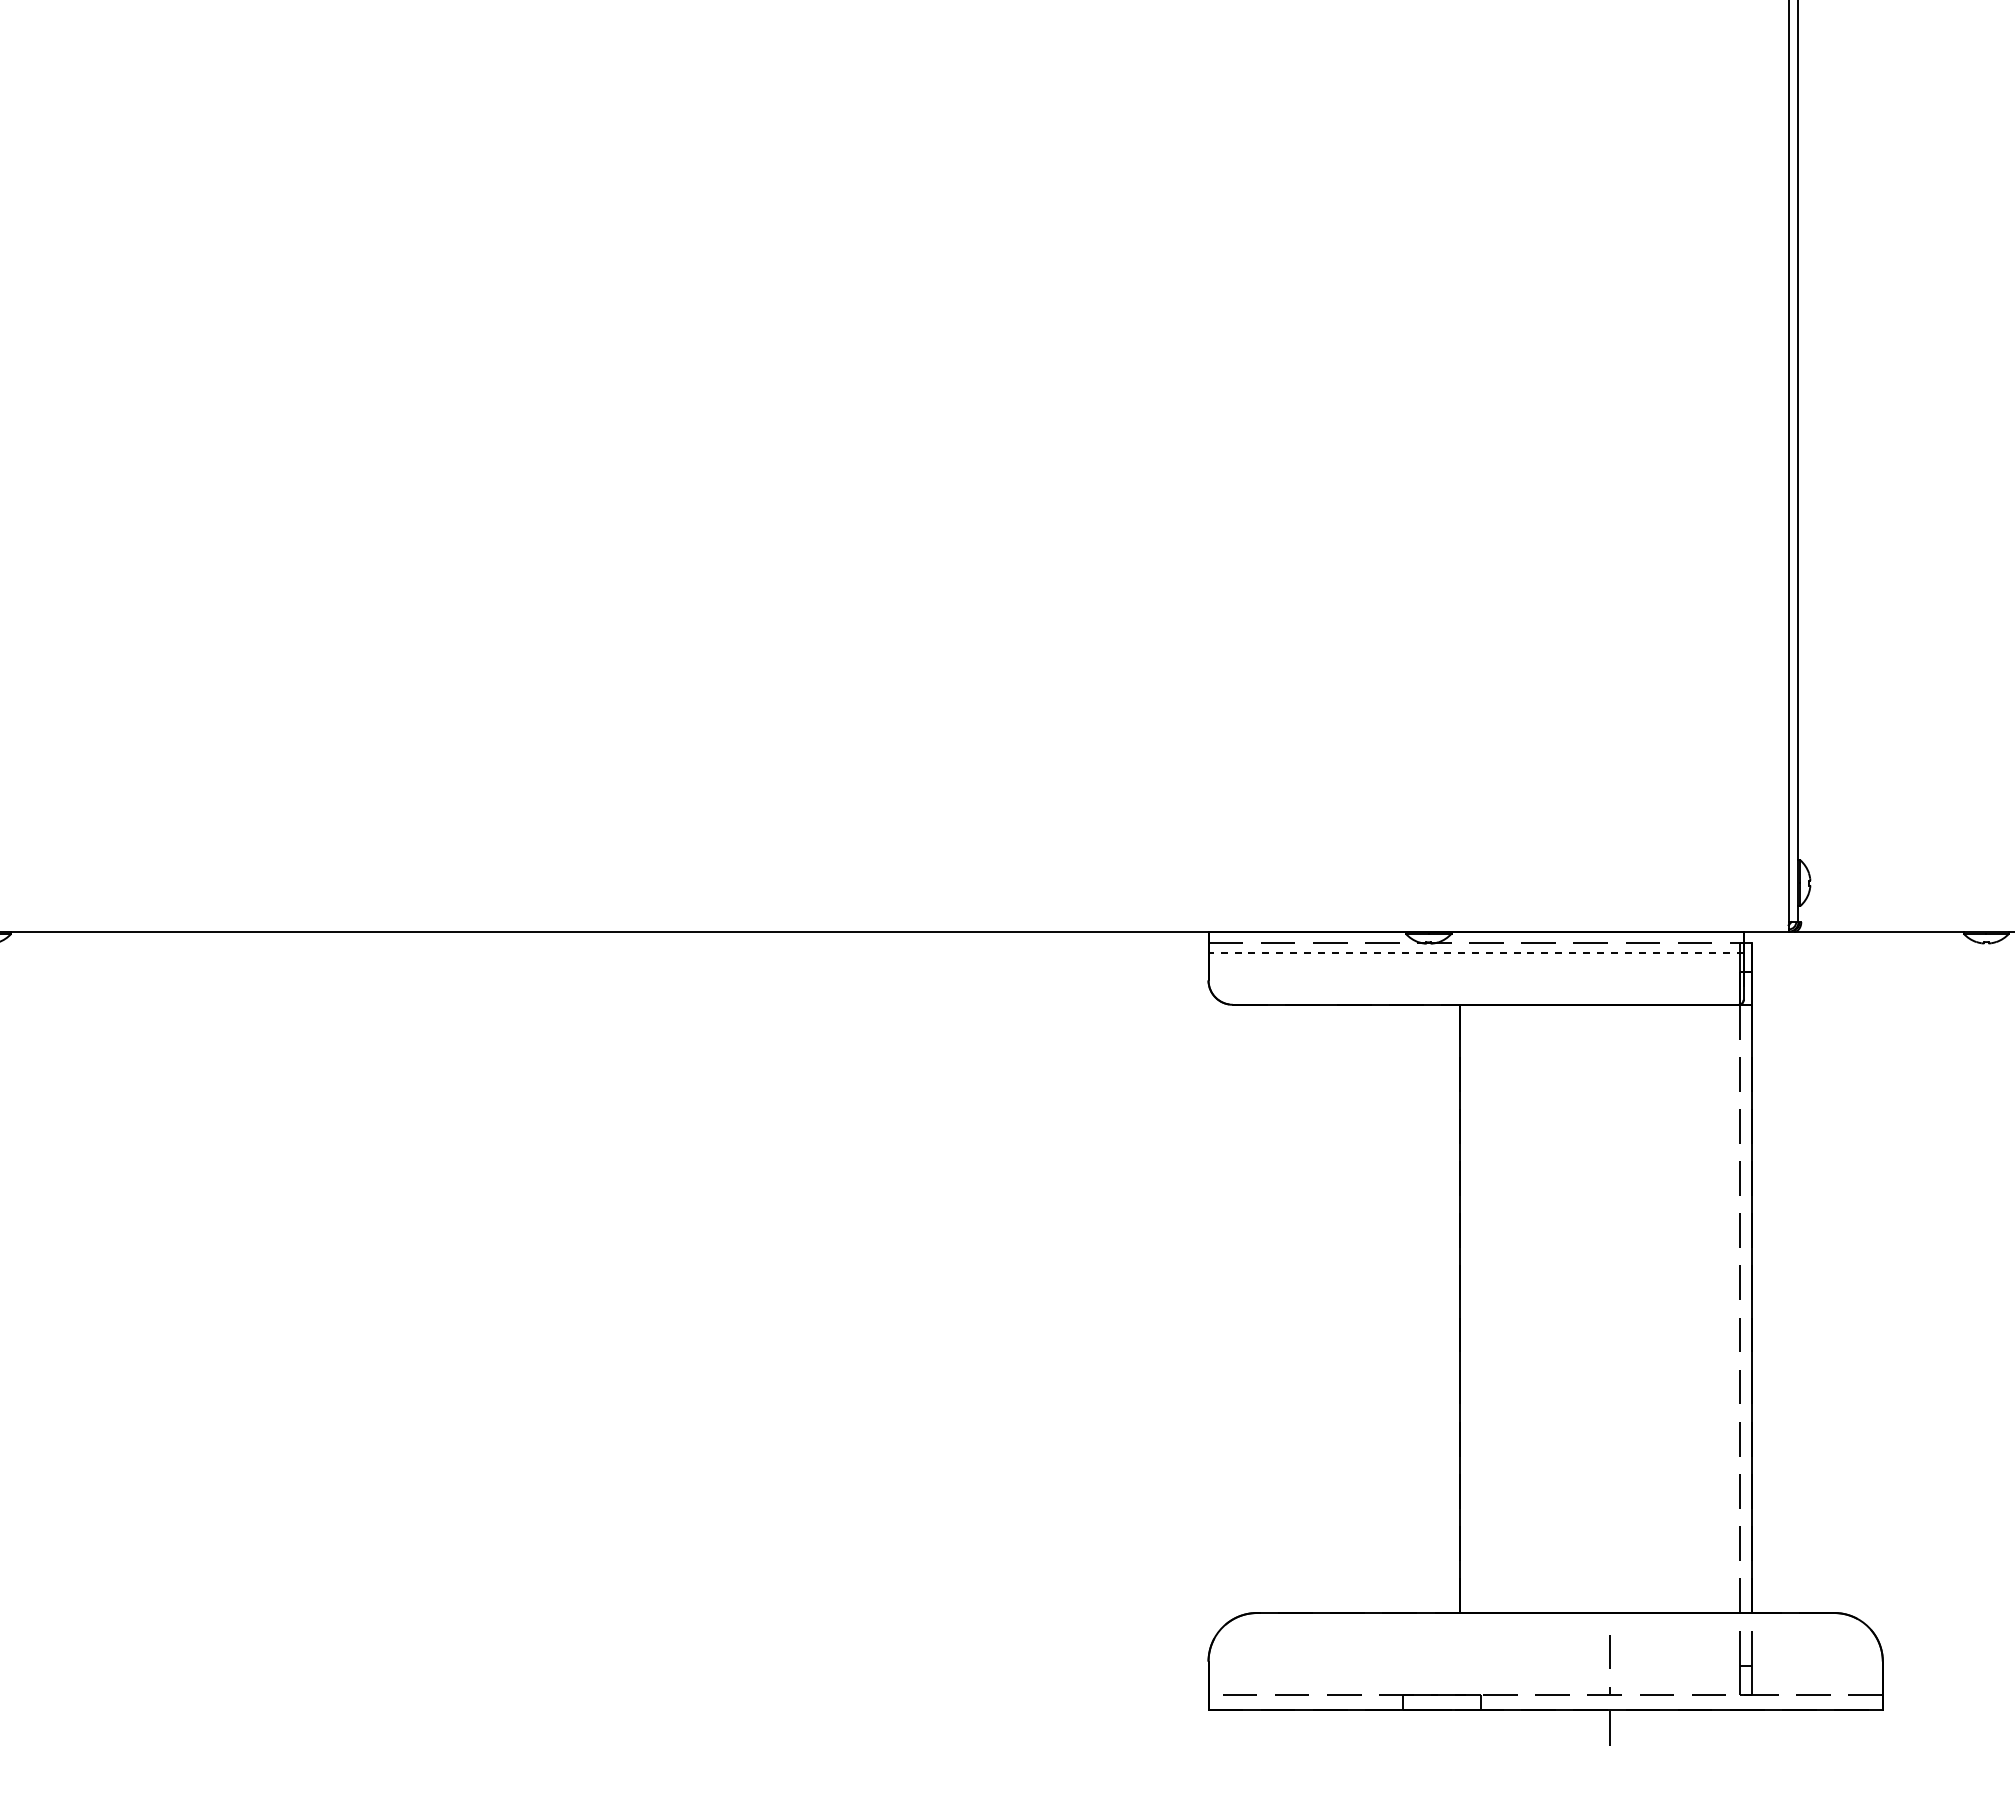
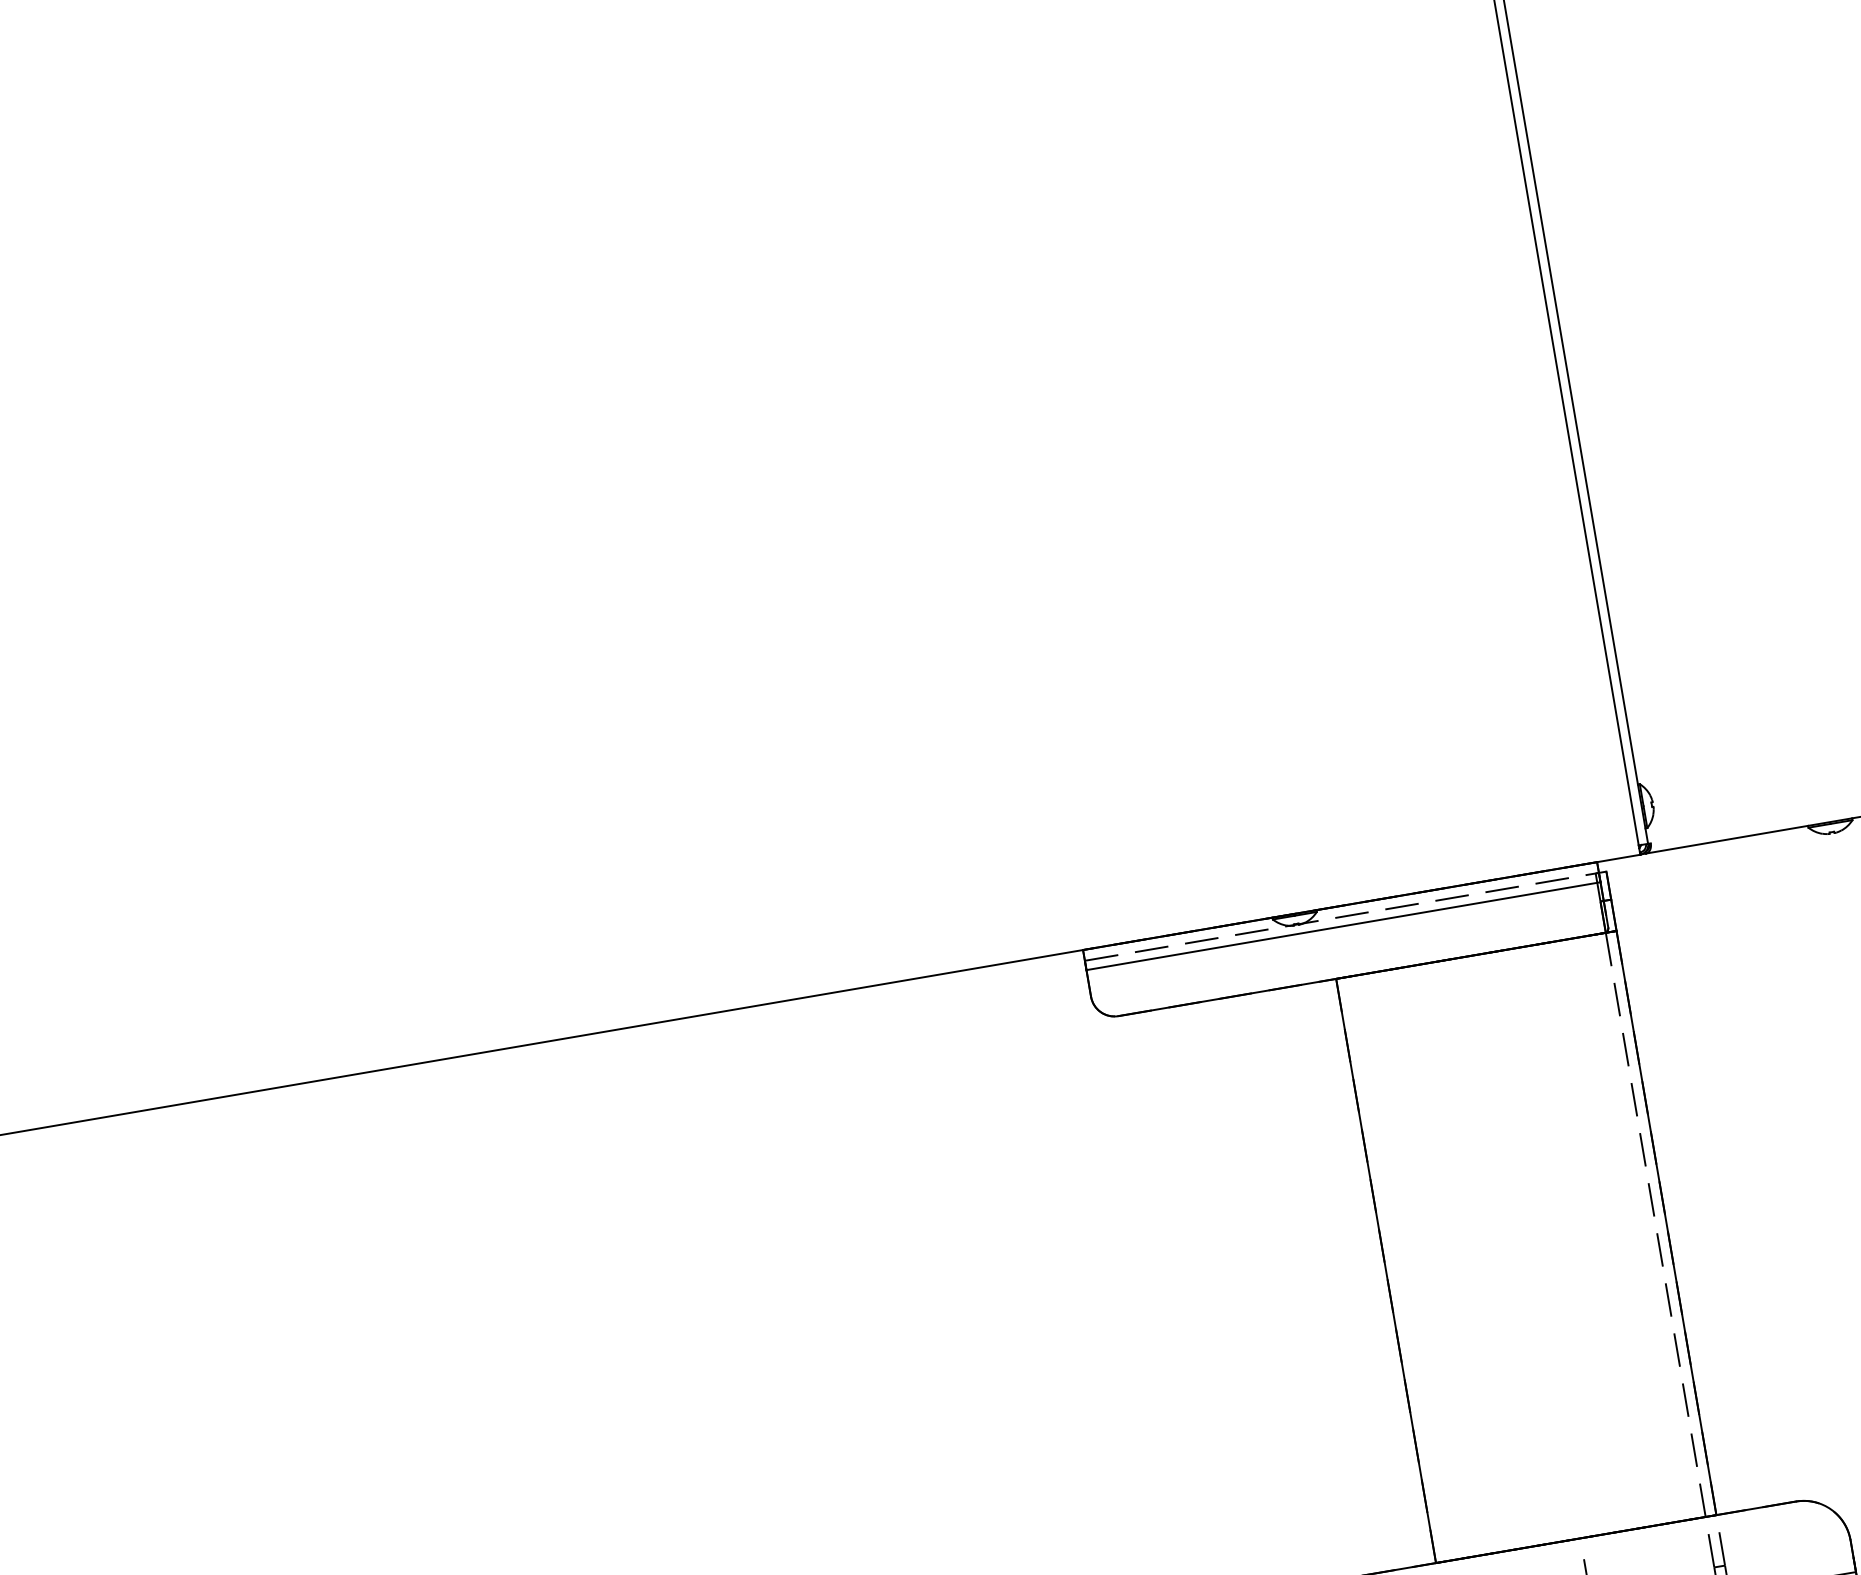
line: (1476, 952) -> (1343, 925), dashed -> solid

